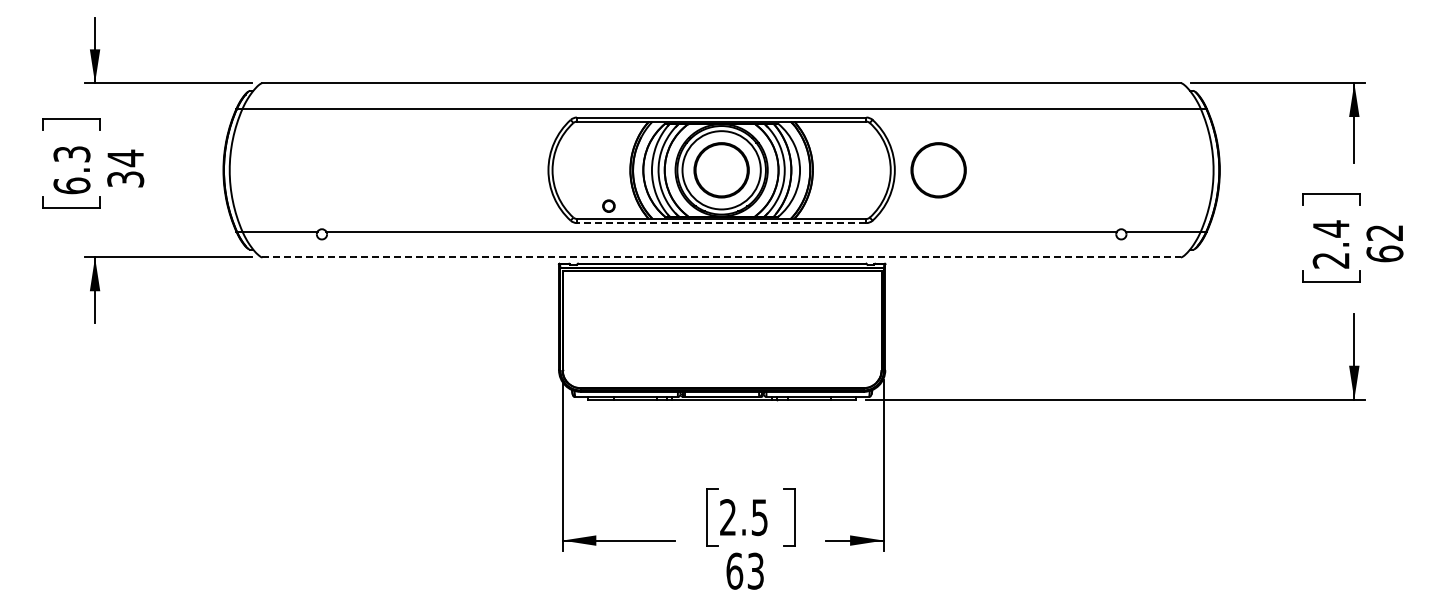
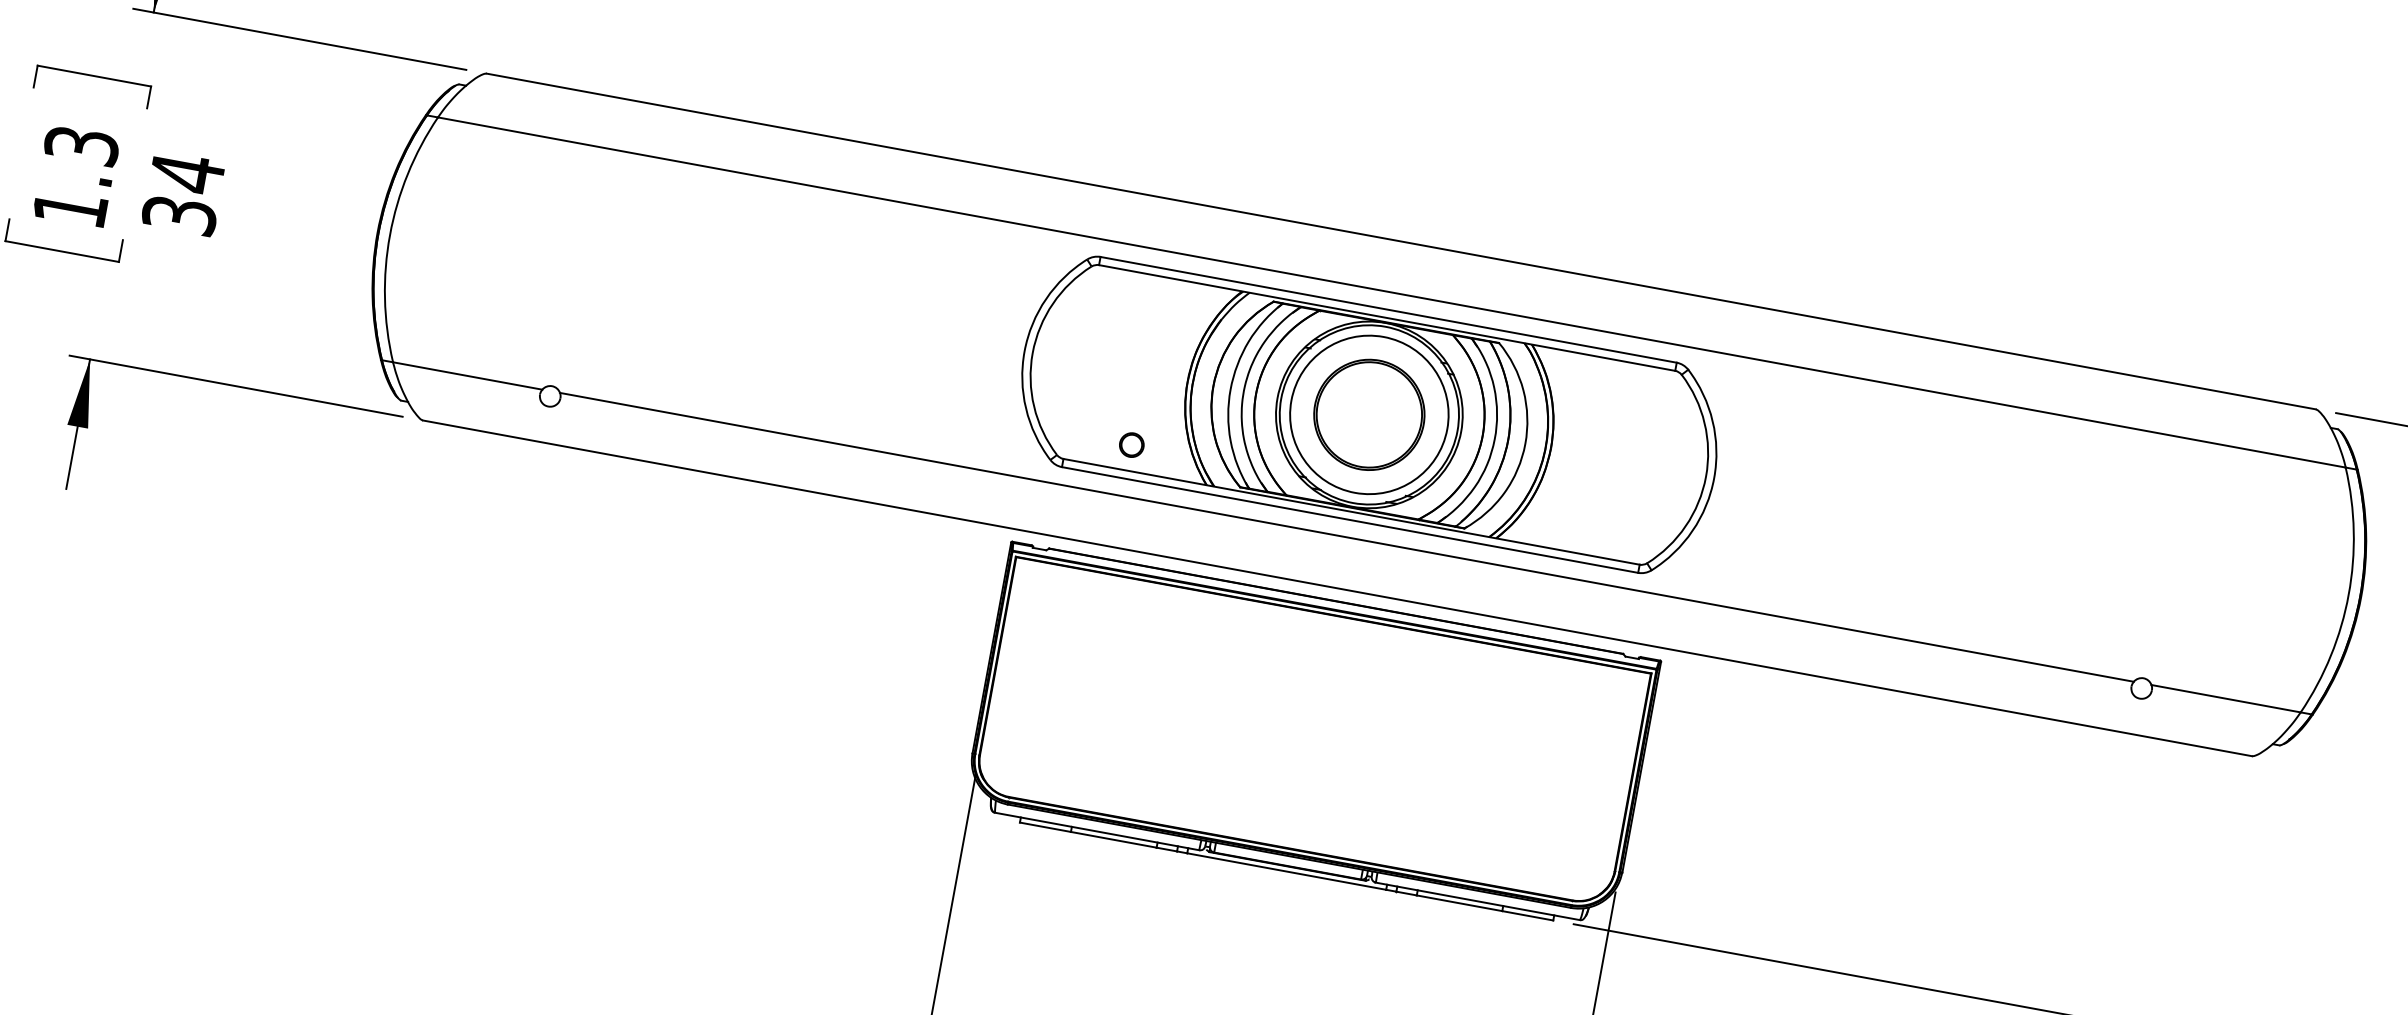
circle: (938, 170) -> (1800, 494), removed
text: (71, 185) -> (69, 207), 6.3 -> 1.3
line: (721, 223) -> (1349, 520), dashed -> solid
line: (722, 257) -> (1339, 588), dashed -> solid

